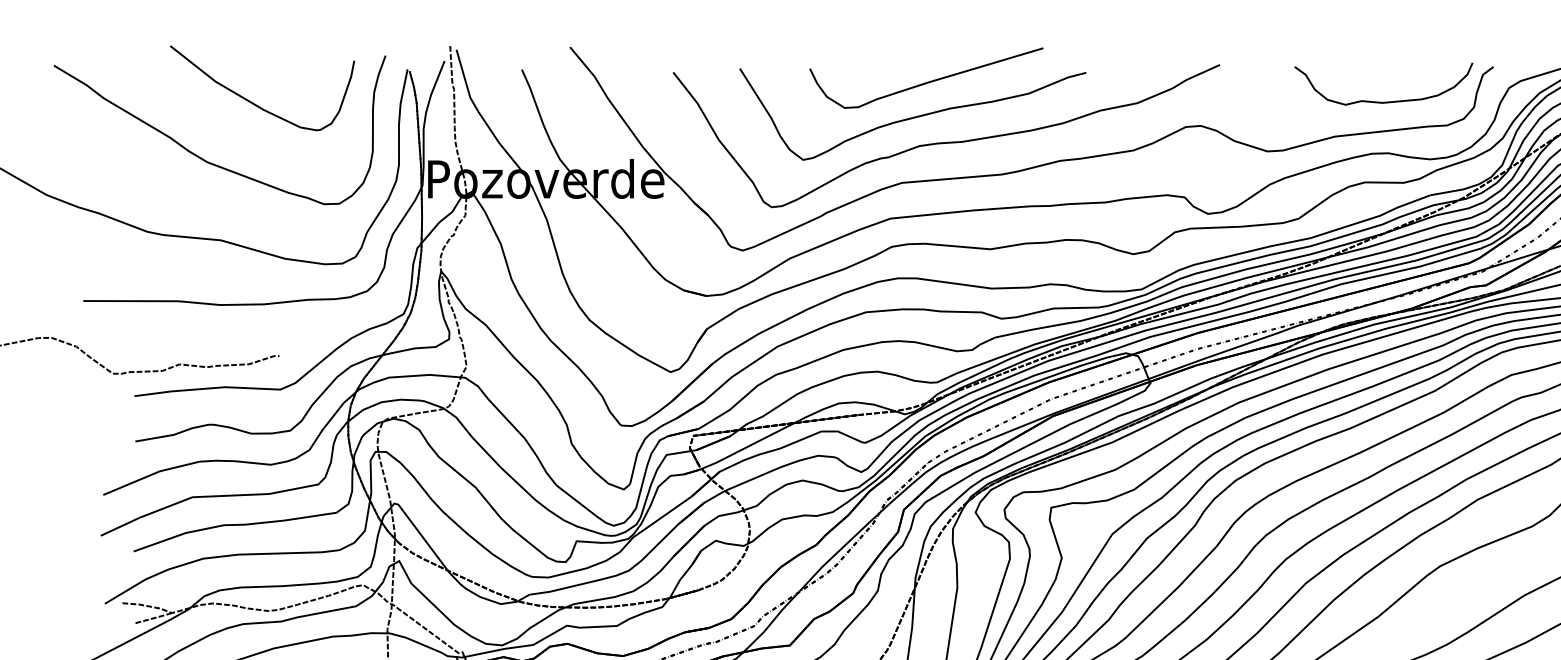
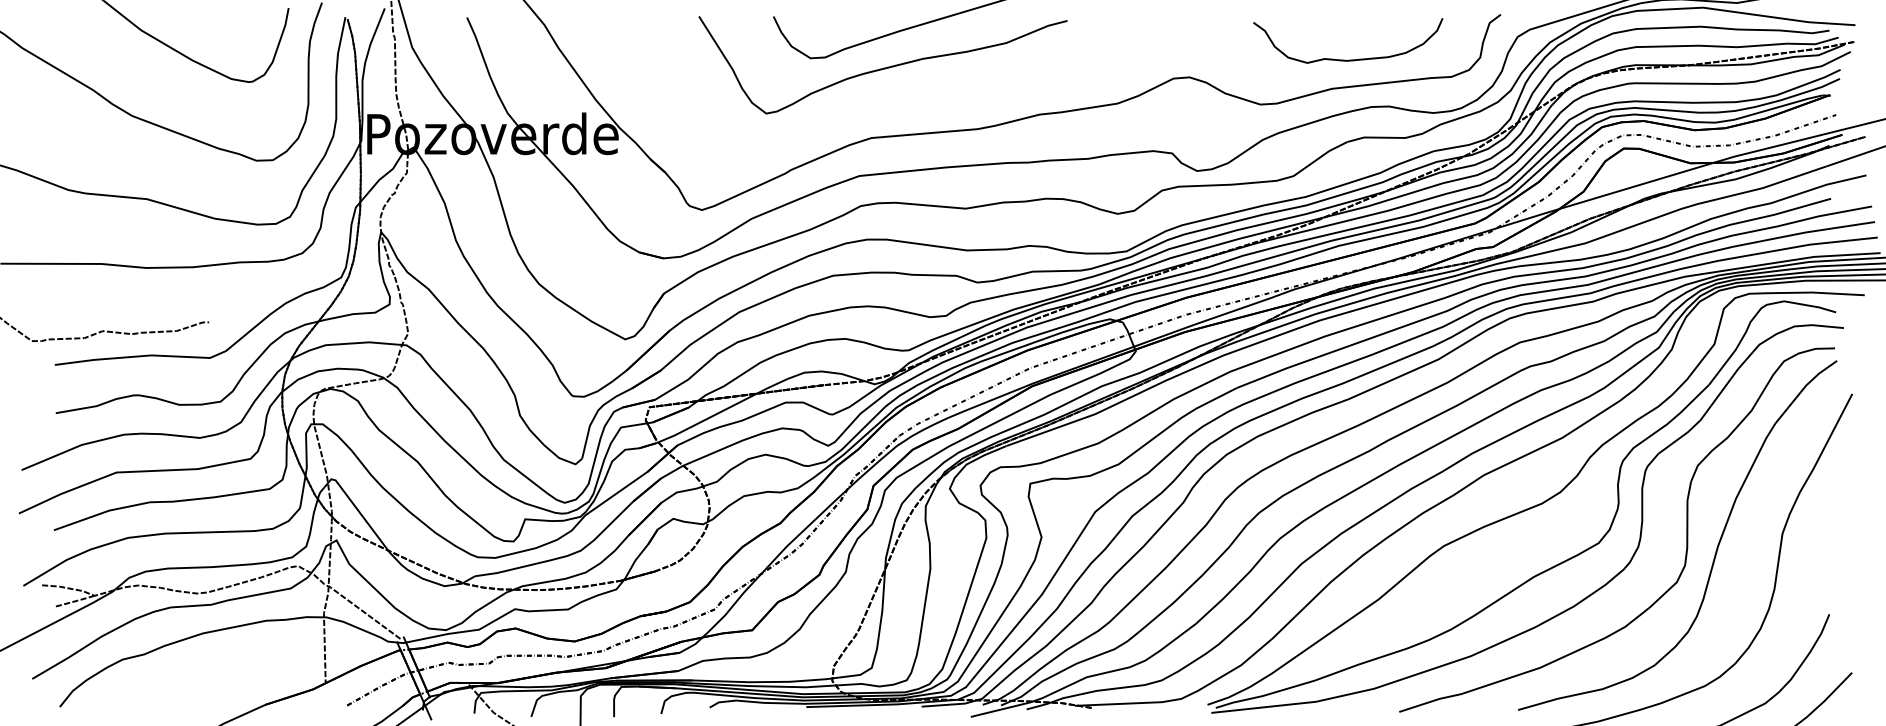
curve: (1384, 101) -> (1348, 59), moved
curve: (946, 141) -> (918, 94), removed

